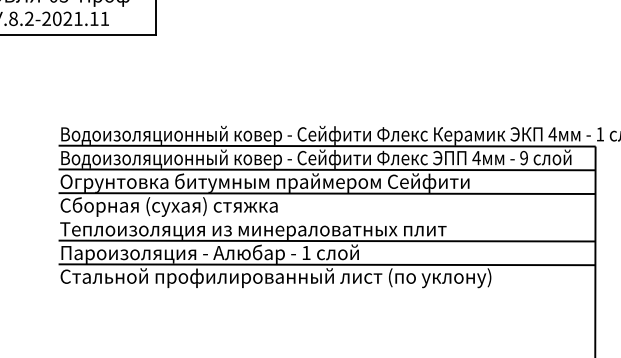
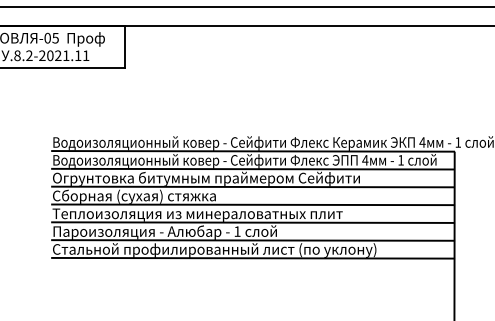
text: (523, 158) -> (400, 160), 9 -> 1
line: (327, 216) -> (253, 204), added
line: (327, 287) -> (253, 257), added

